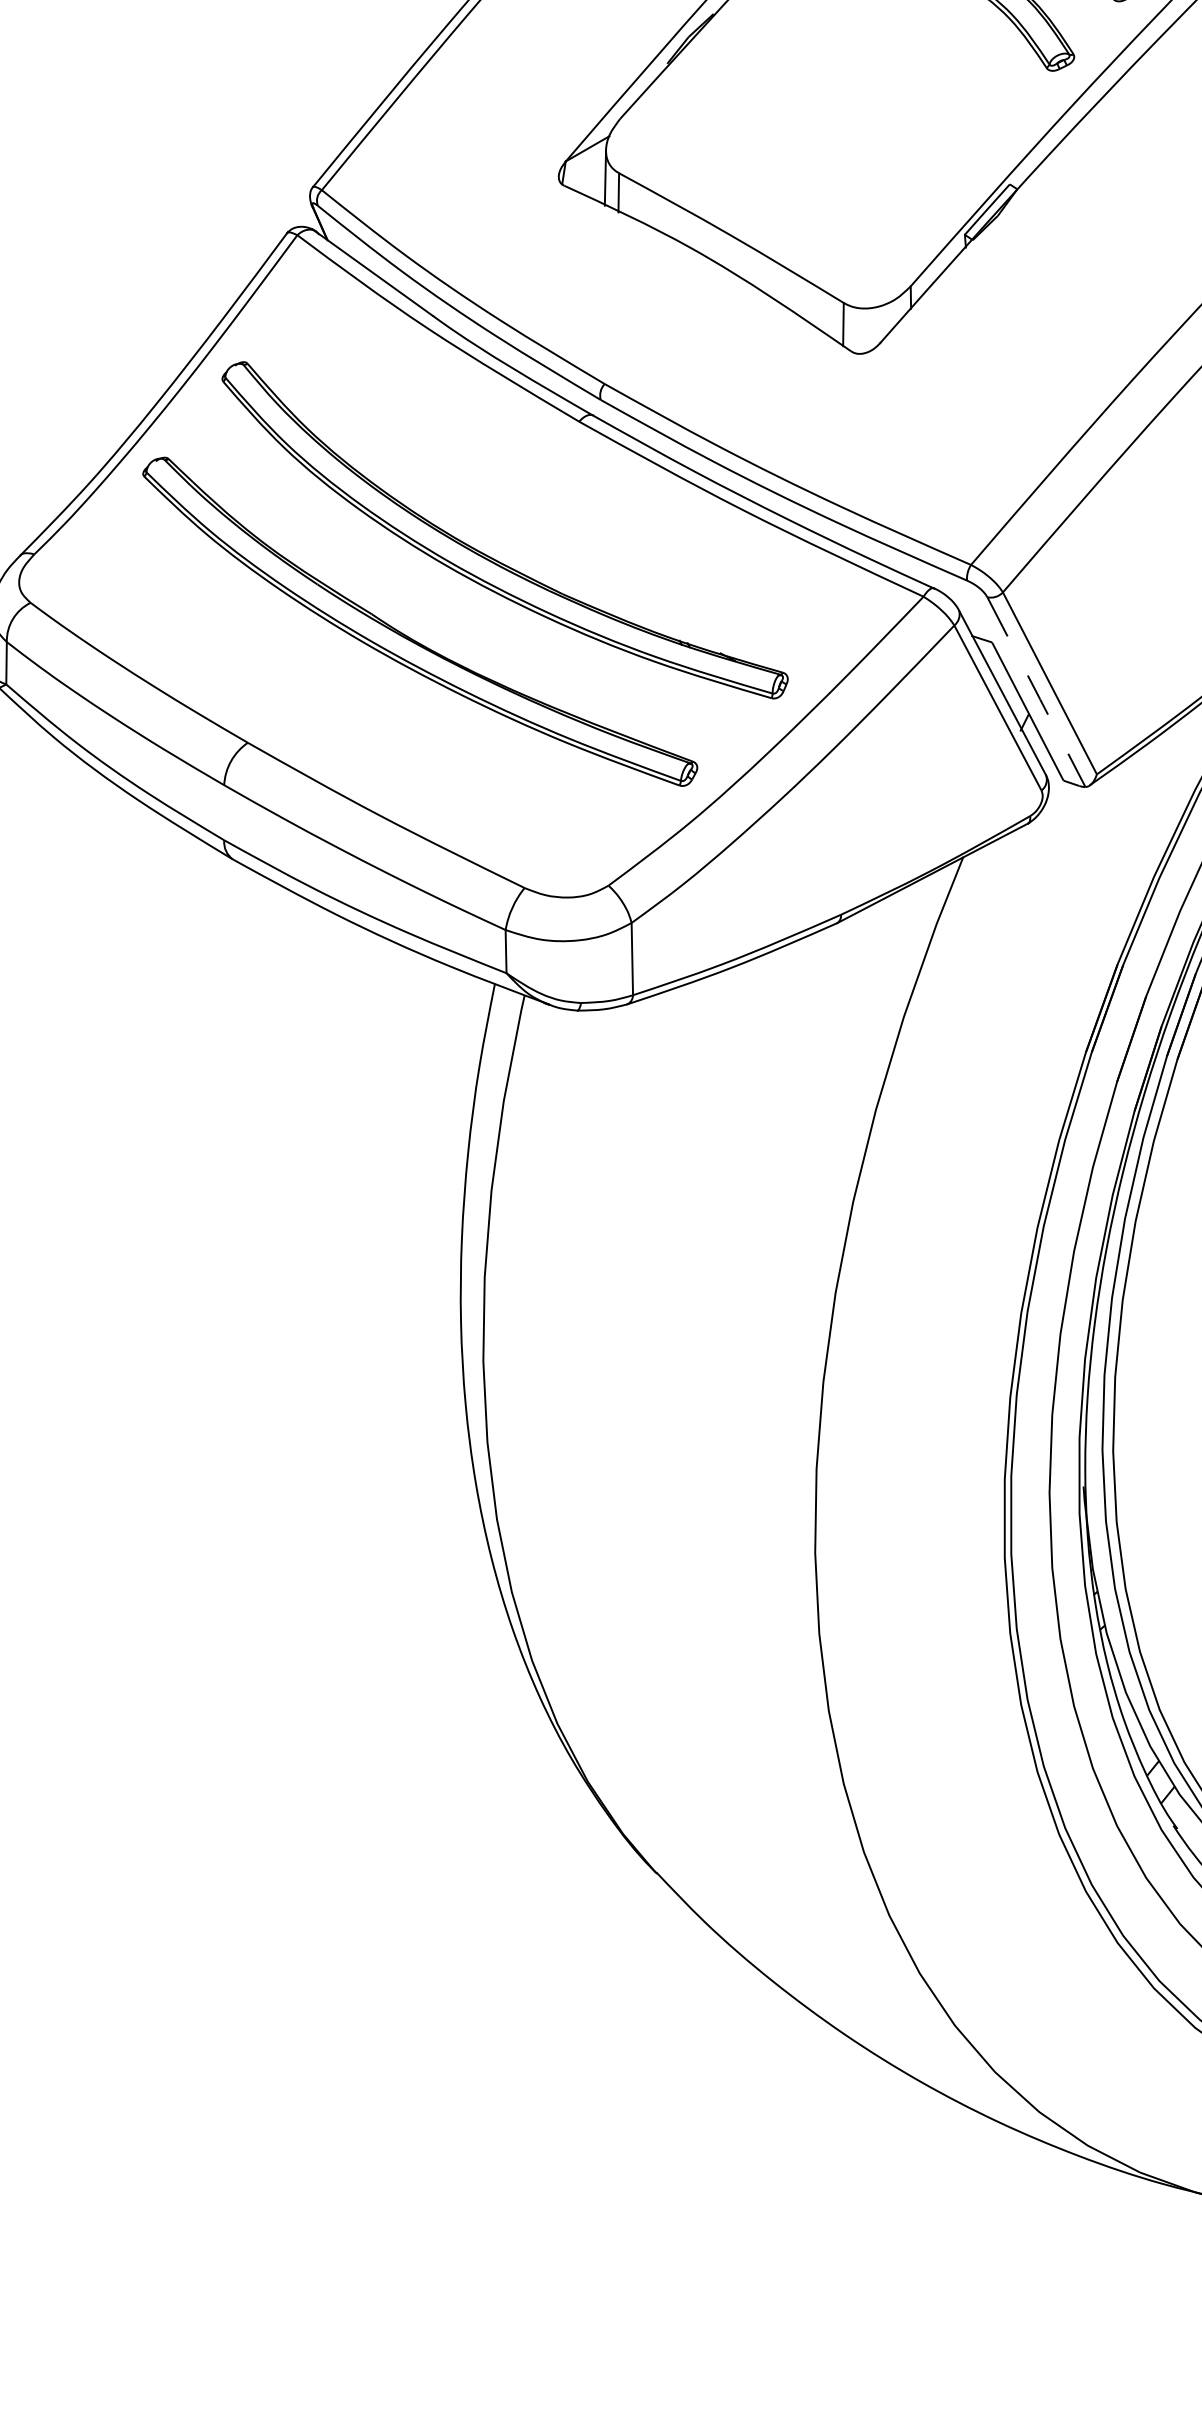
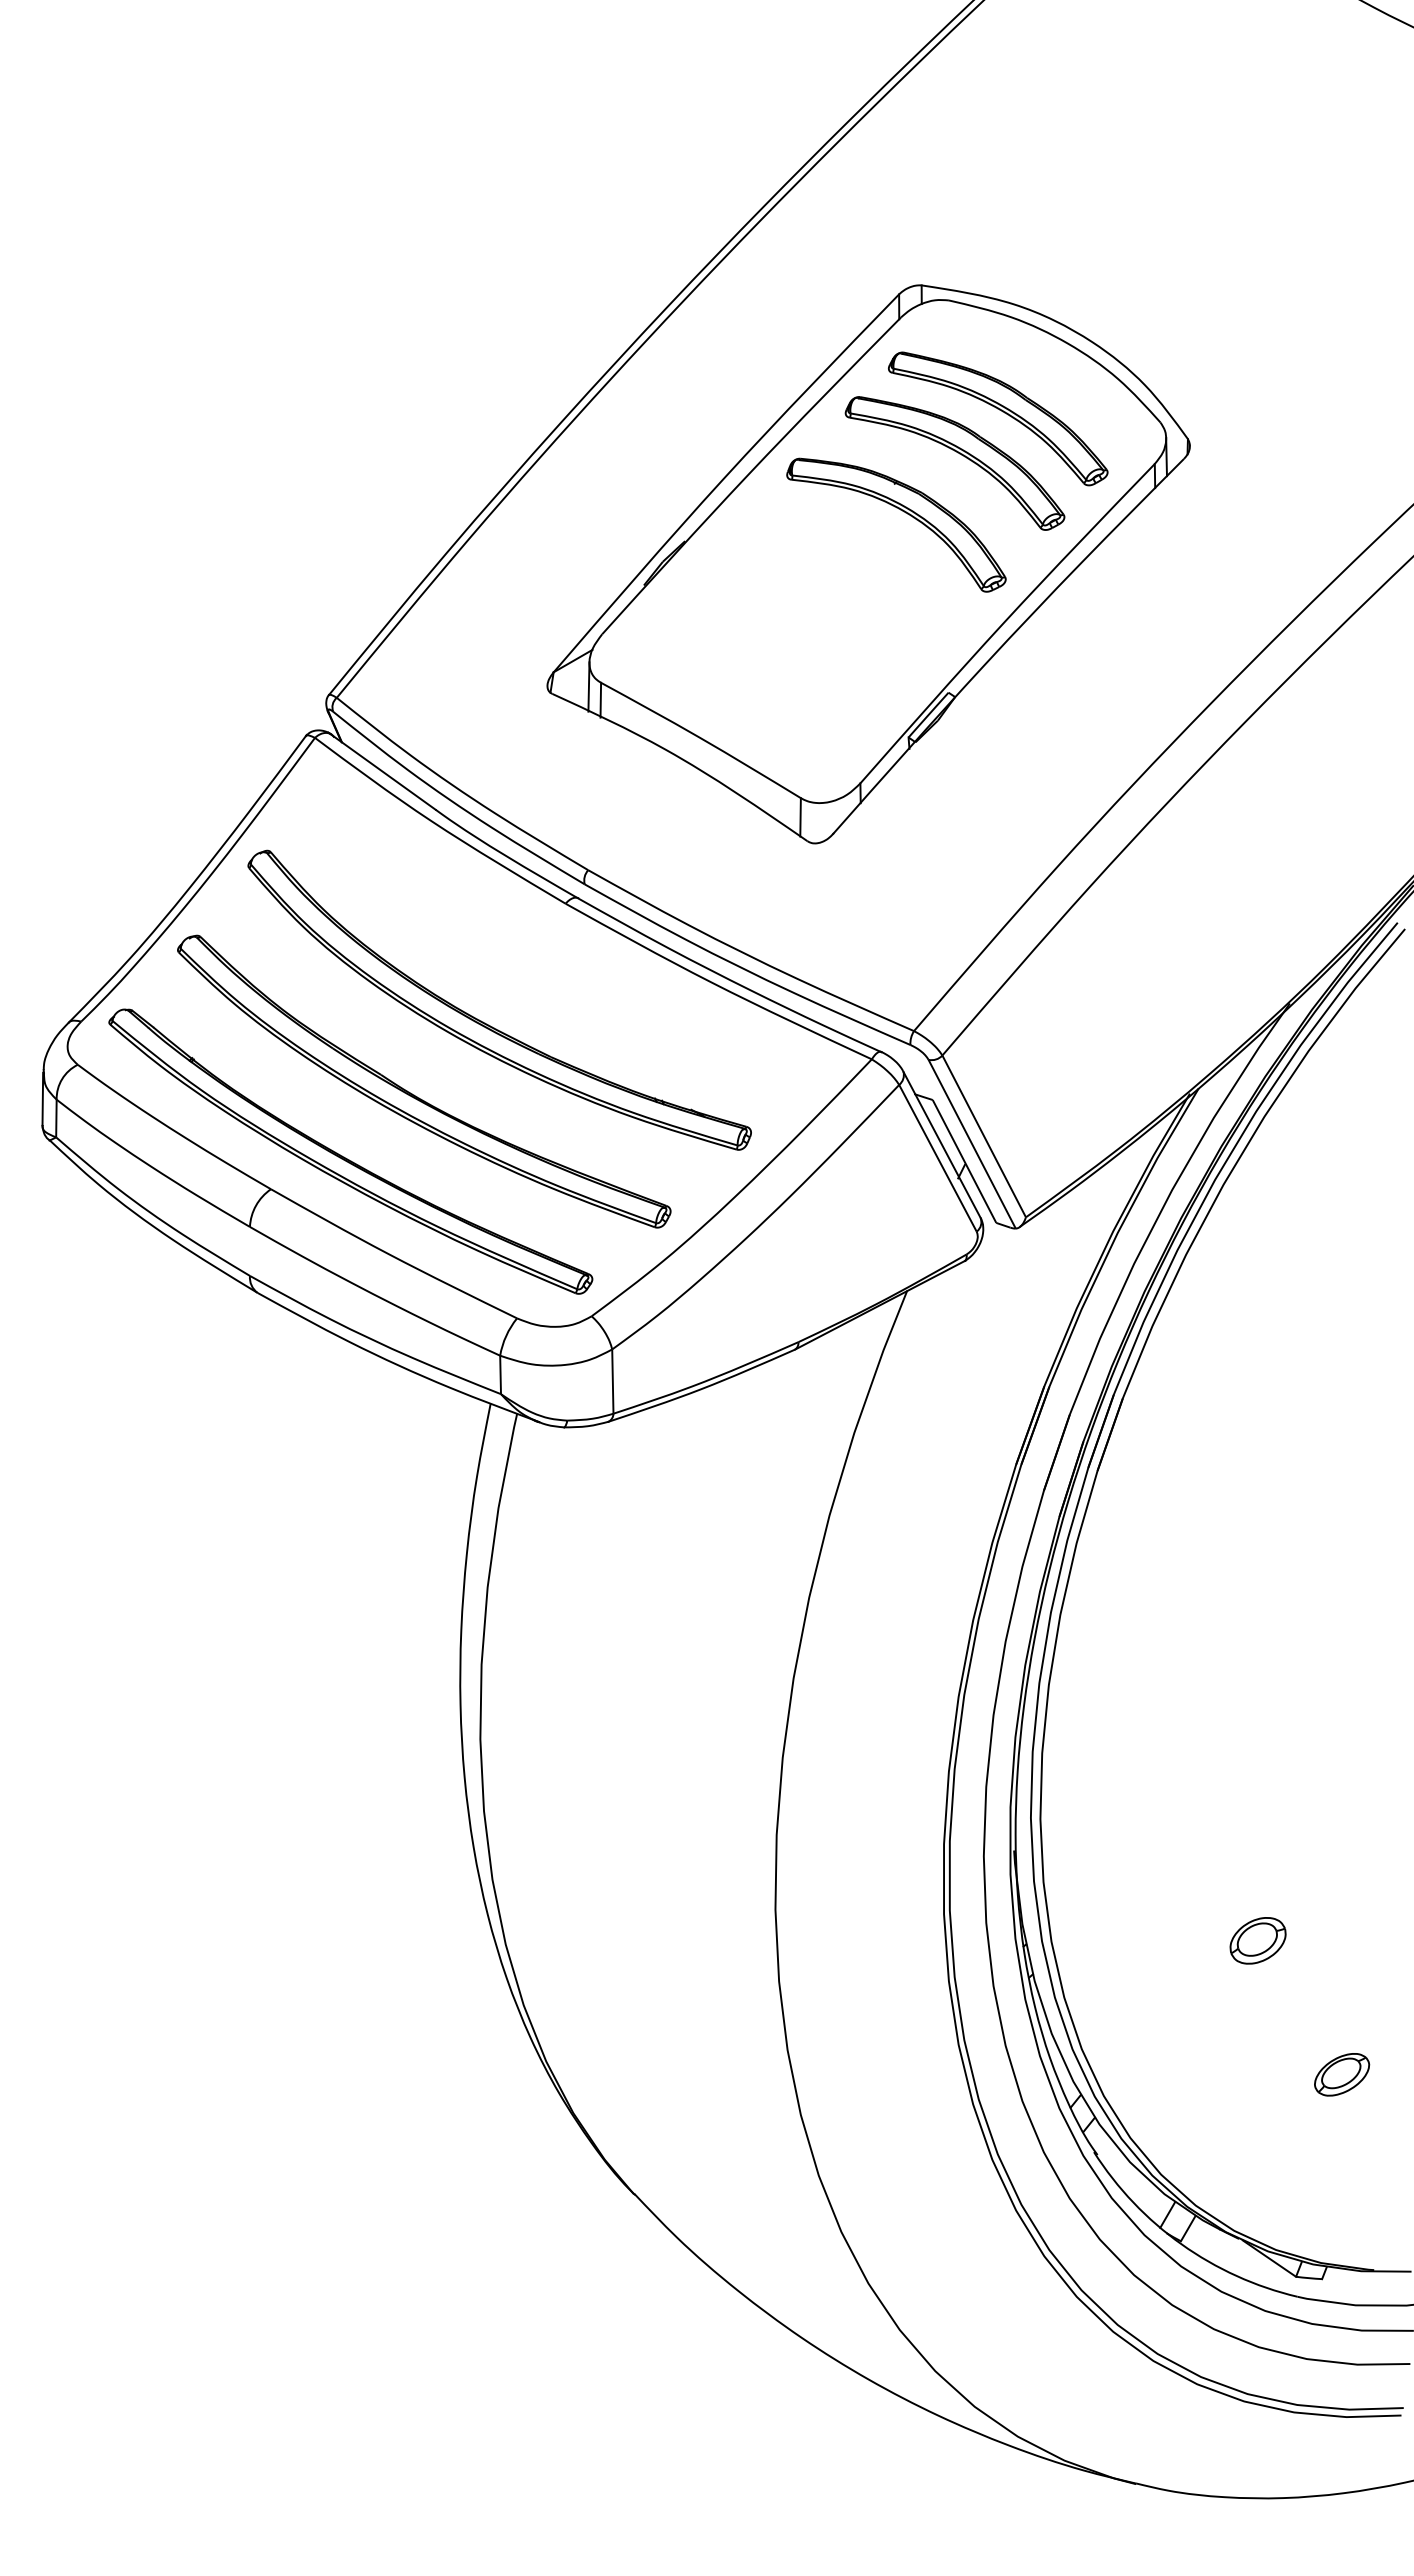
line: (1036, 692) -> (972, 1144), dashed -> solid
part: (333, 708) -> (347, 1158), added

